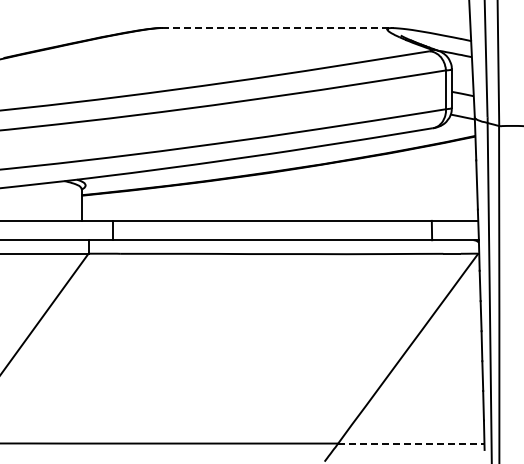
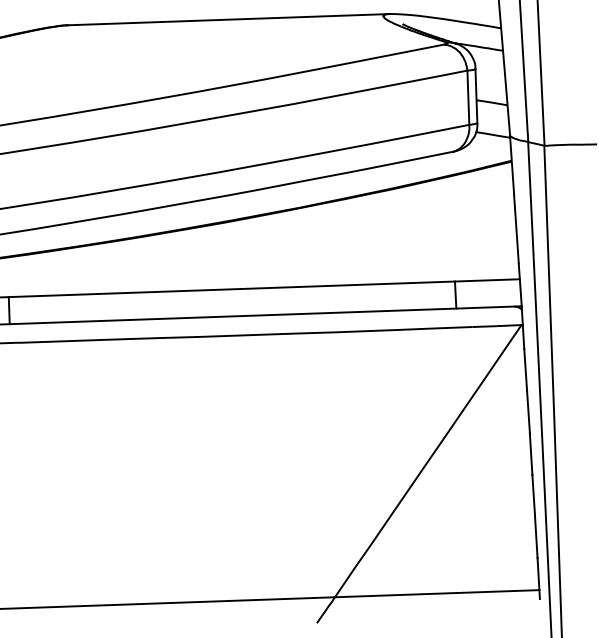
line: (277, 28) -> (229, 20), dashed -> solid
line: (411, 443) -> (437, 593), dashed -> solid

